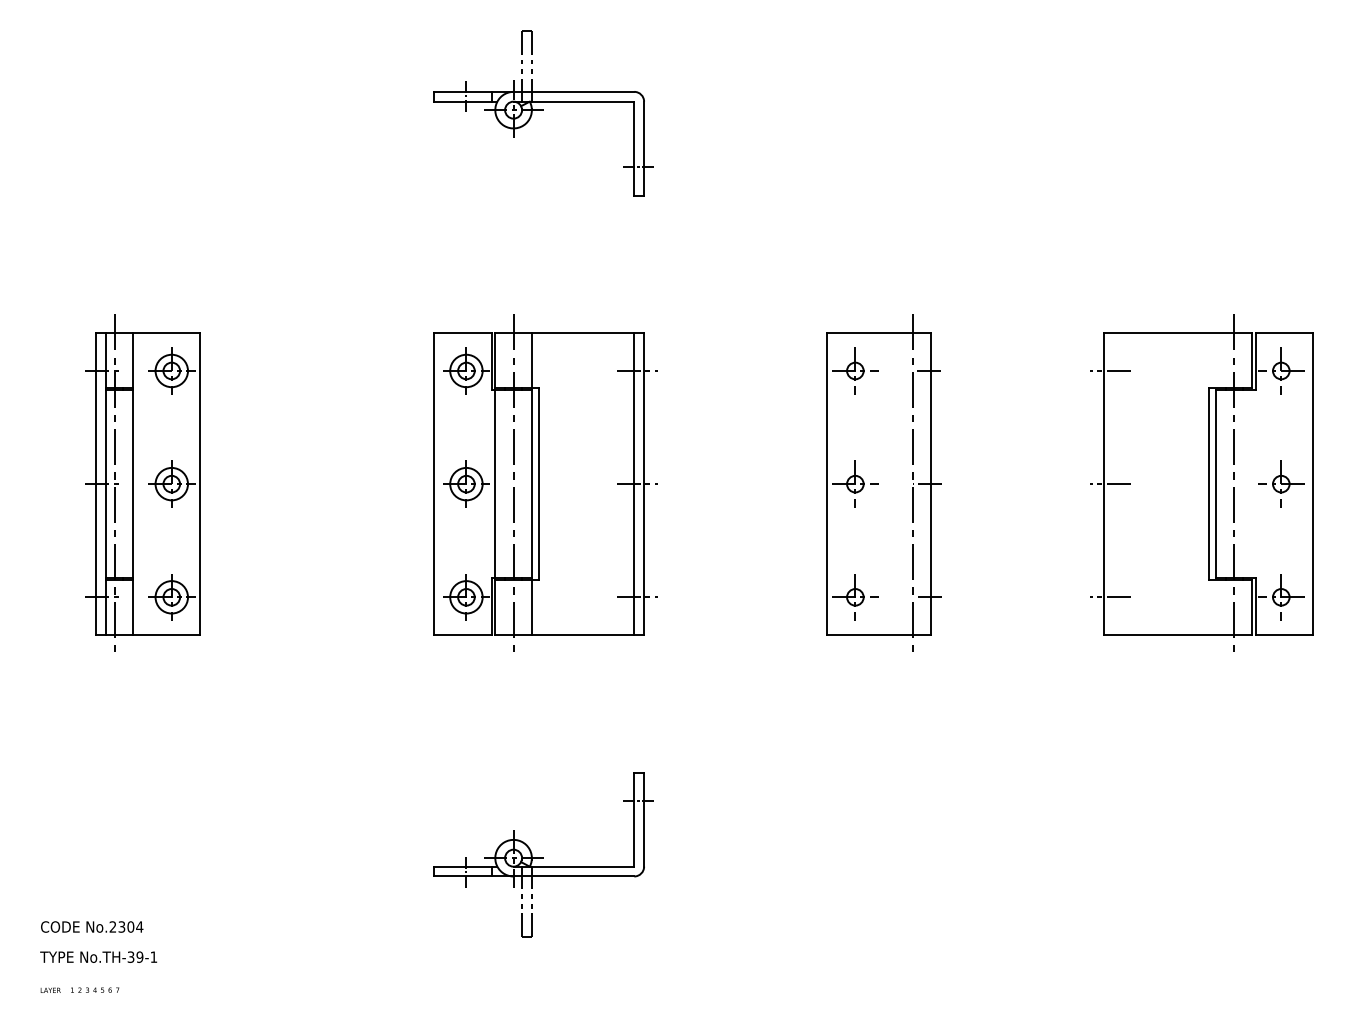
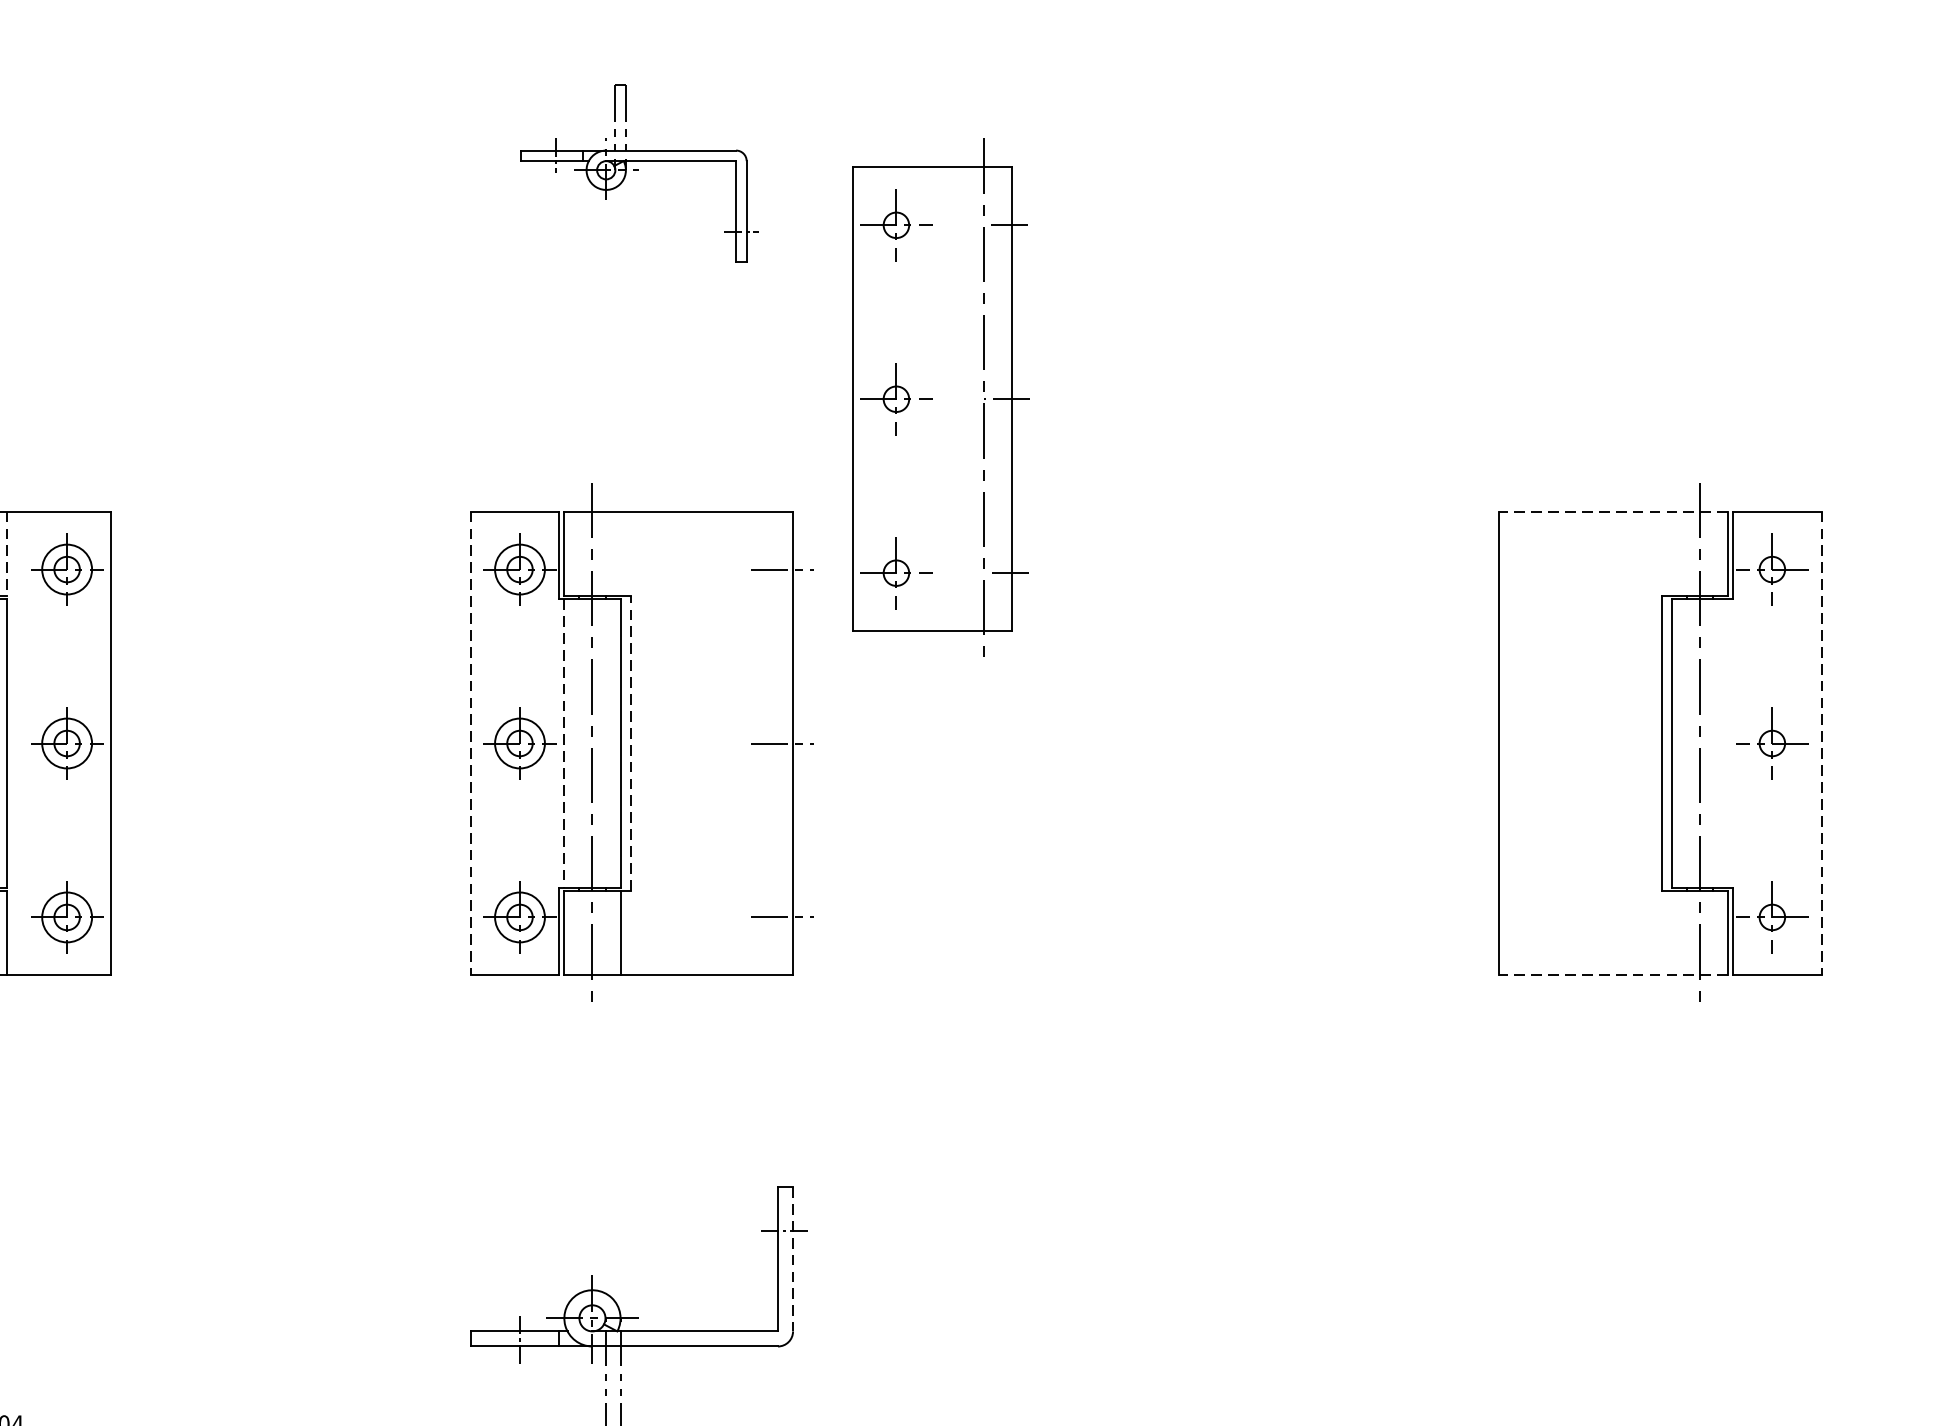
part: (543, 113) -> (638, 173), size x0.7
line: (1177, 333) -> (1612, 511), solid -> dashed
line: (132, 360) -> (6, 553), solid -> dashed
line: (531, 360) -> (619, 553), removed
line: (1110, 370) -> (1509, 568), removed
part: (883, 482) -> (939, 396), moved
line: (434, 484) -> (470, 744), solid -> dashed
line: (495, 484) -> (564, 744), solid -> dashed
line: (538, 484) -> (630, 744), solid -> dashed
line: (634, 484) -> (778, 744), removed
line: (1110, 484) -> (1509, 744), removed
line: (1313, 484) -> (1821, 744), solid -> dashed
line: (1110, 597) -> (1509, 917), removed
line: (1177, 635) -> (1612, 976), solid -> dashed
line: (644, 819) -> (793, 1258), solid -> dashed

